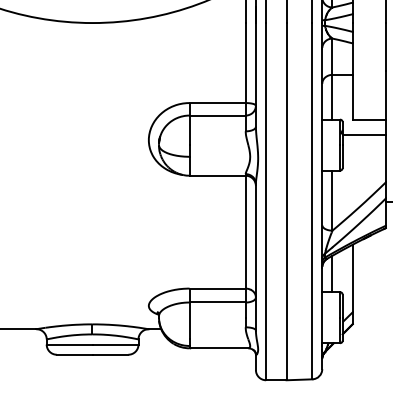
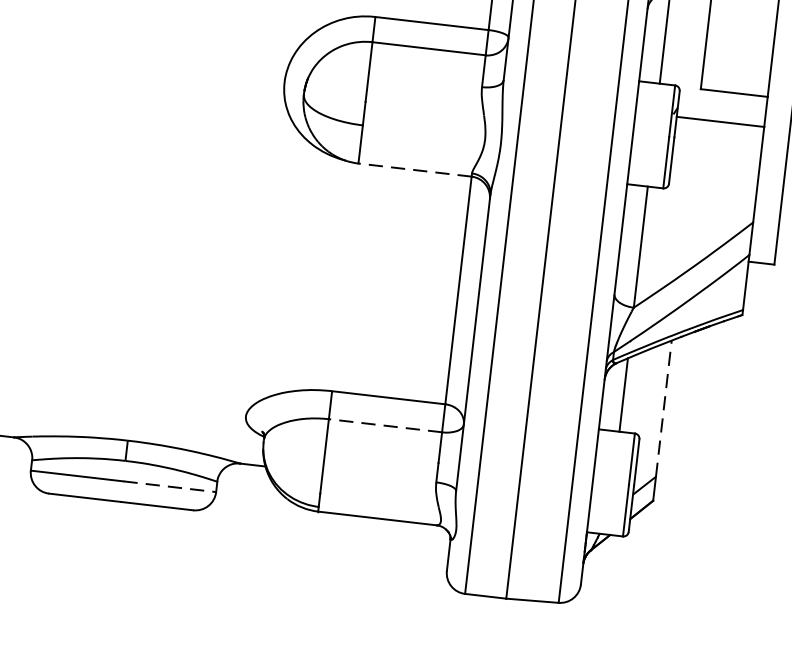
line: (217, 175) -> (414, 169), solid -> dashed
line: (352, 278) -> (663, 408), solid -> dashed
line: (217, 302) -> (385, 425), solid -> dashed
line: (115, 344) -> (169, 486), solid -> dashed

